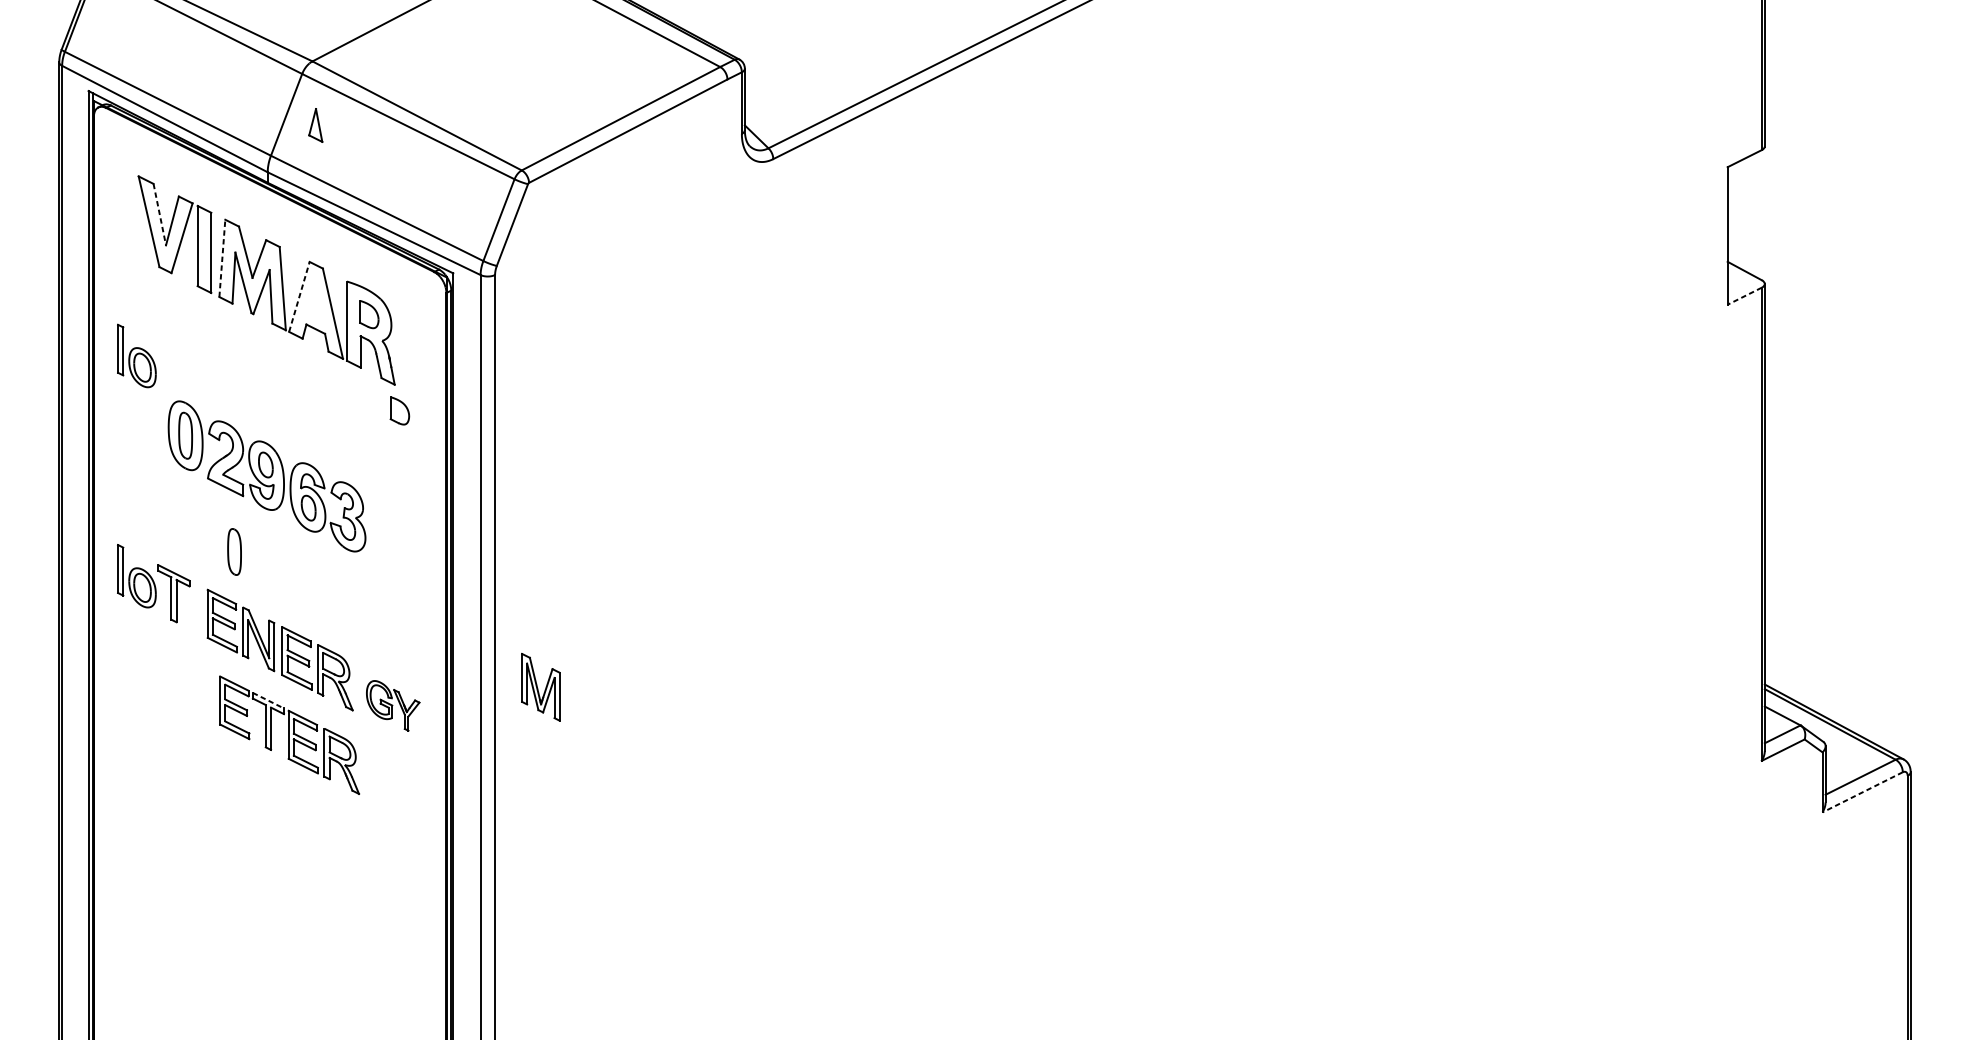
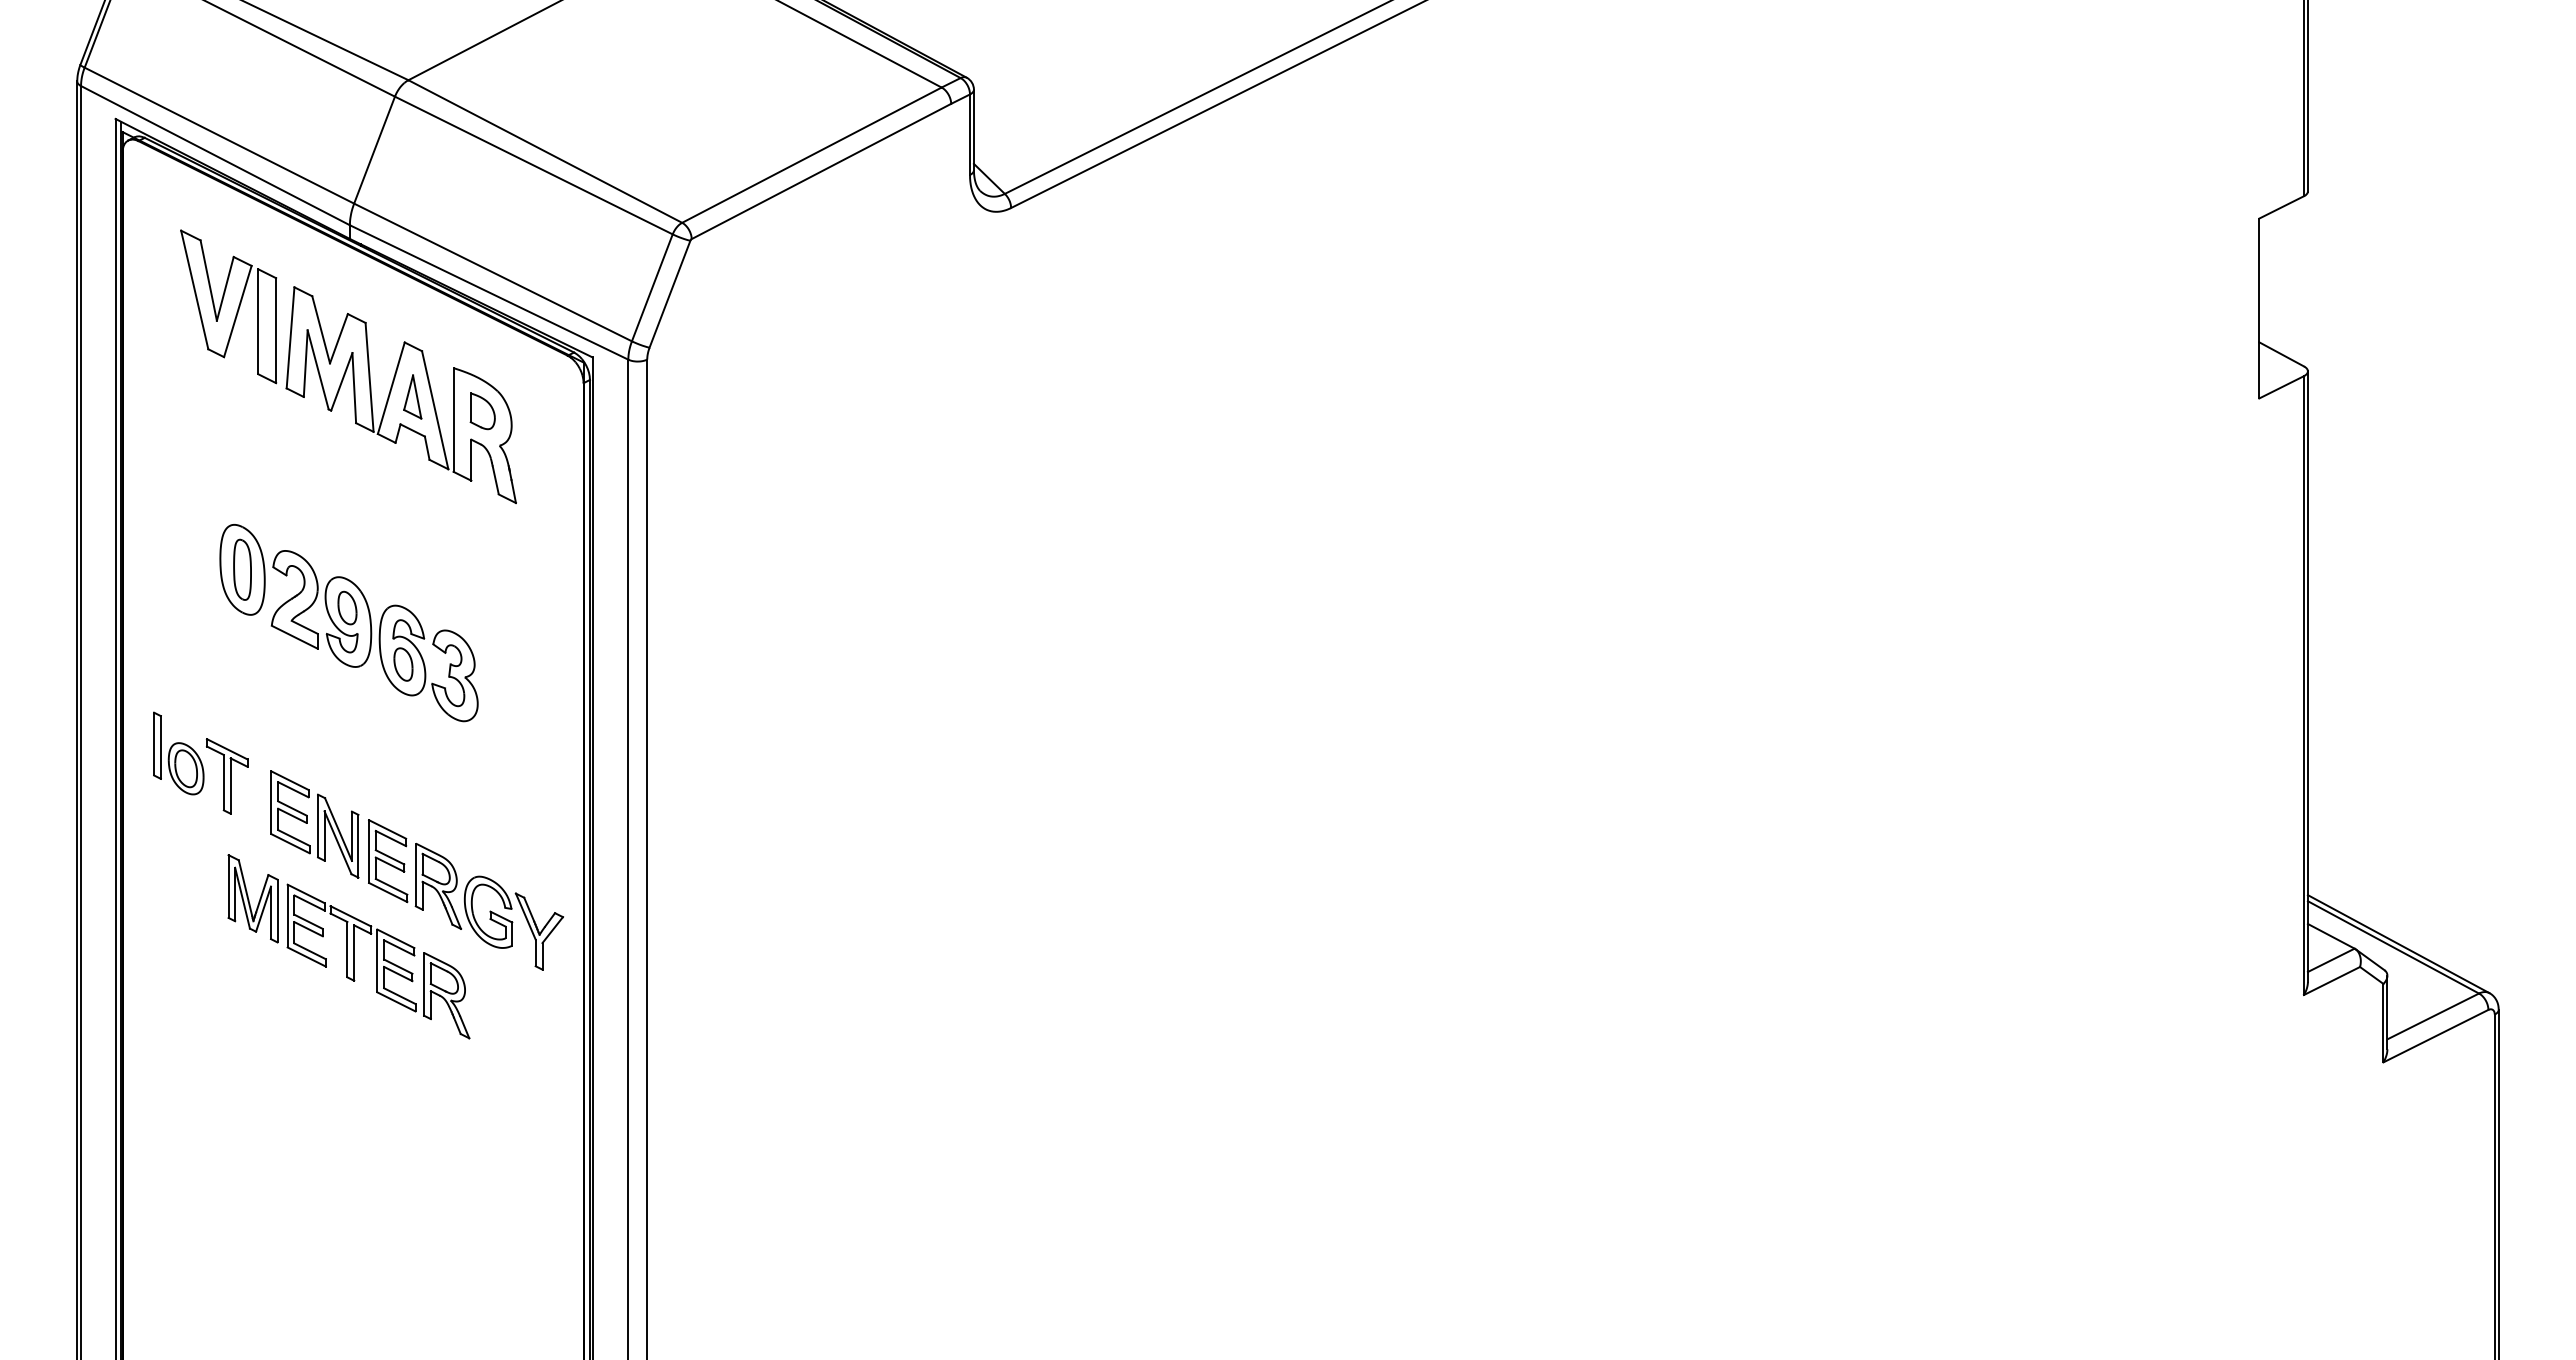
part: (315, 125) -> (412, 396), moved
line: (159, 215) -> (208, 281), dashed -> solid
line: (222, 258) -> (290, 337), dashed -> solid
line: (1744, 296) -> (2281, 387), dashed -> solid
line: (299, 297) -> (391, 388), dashed -> solid
part: (136, 355) -> (178, 465), removed
part: (399, 411) -> (522, 537), removed
part: (234, 551) -> (306, 721), removed
part: (540, 687) -> (252, 898), moved
line: (268, 700) -> (350, 916), dashed -> solid
part: (392, 705) -> (513, 922), size x1.43
line: (1862, 792) -> (2435, 1036), dashed -> solid

